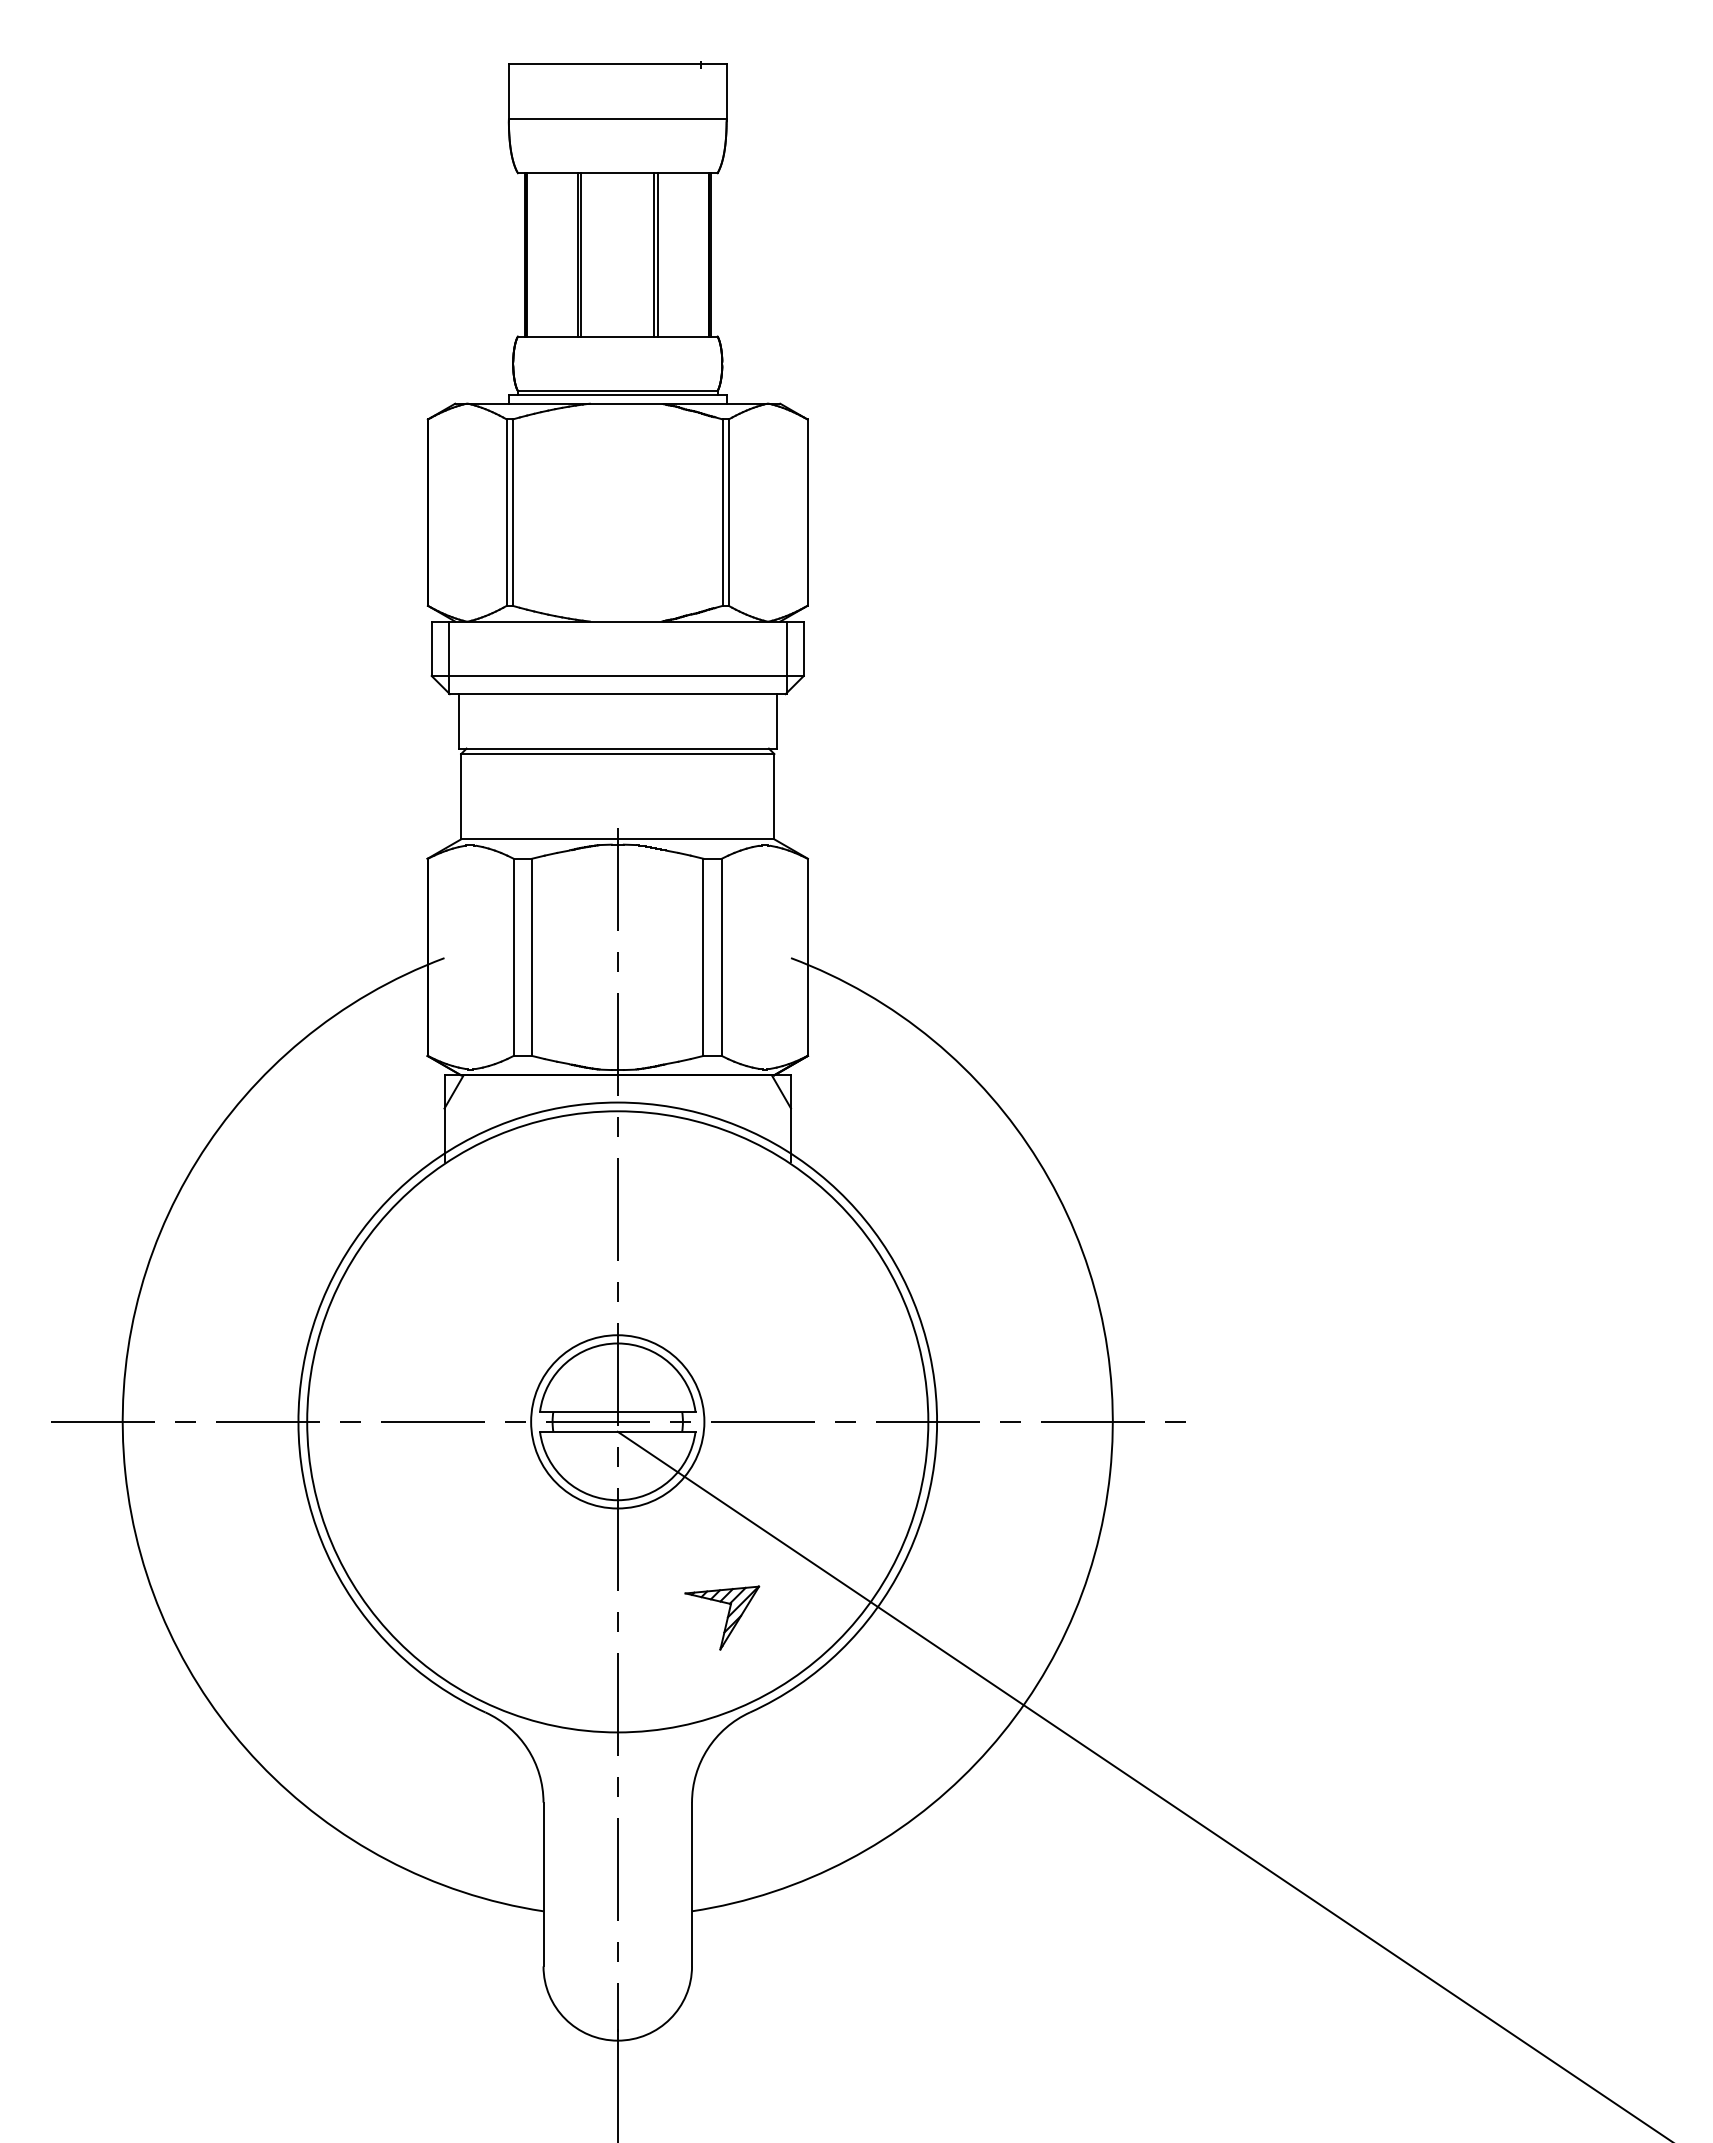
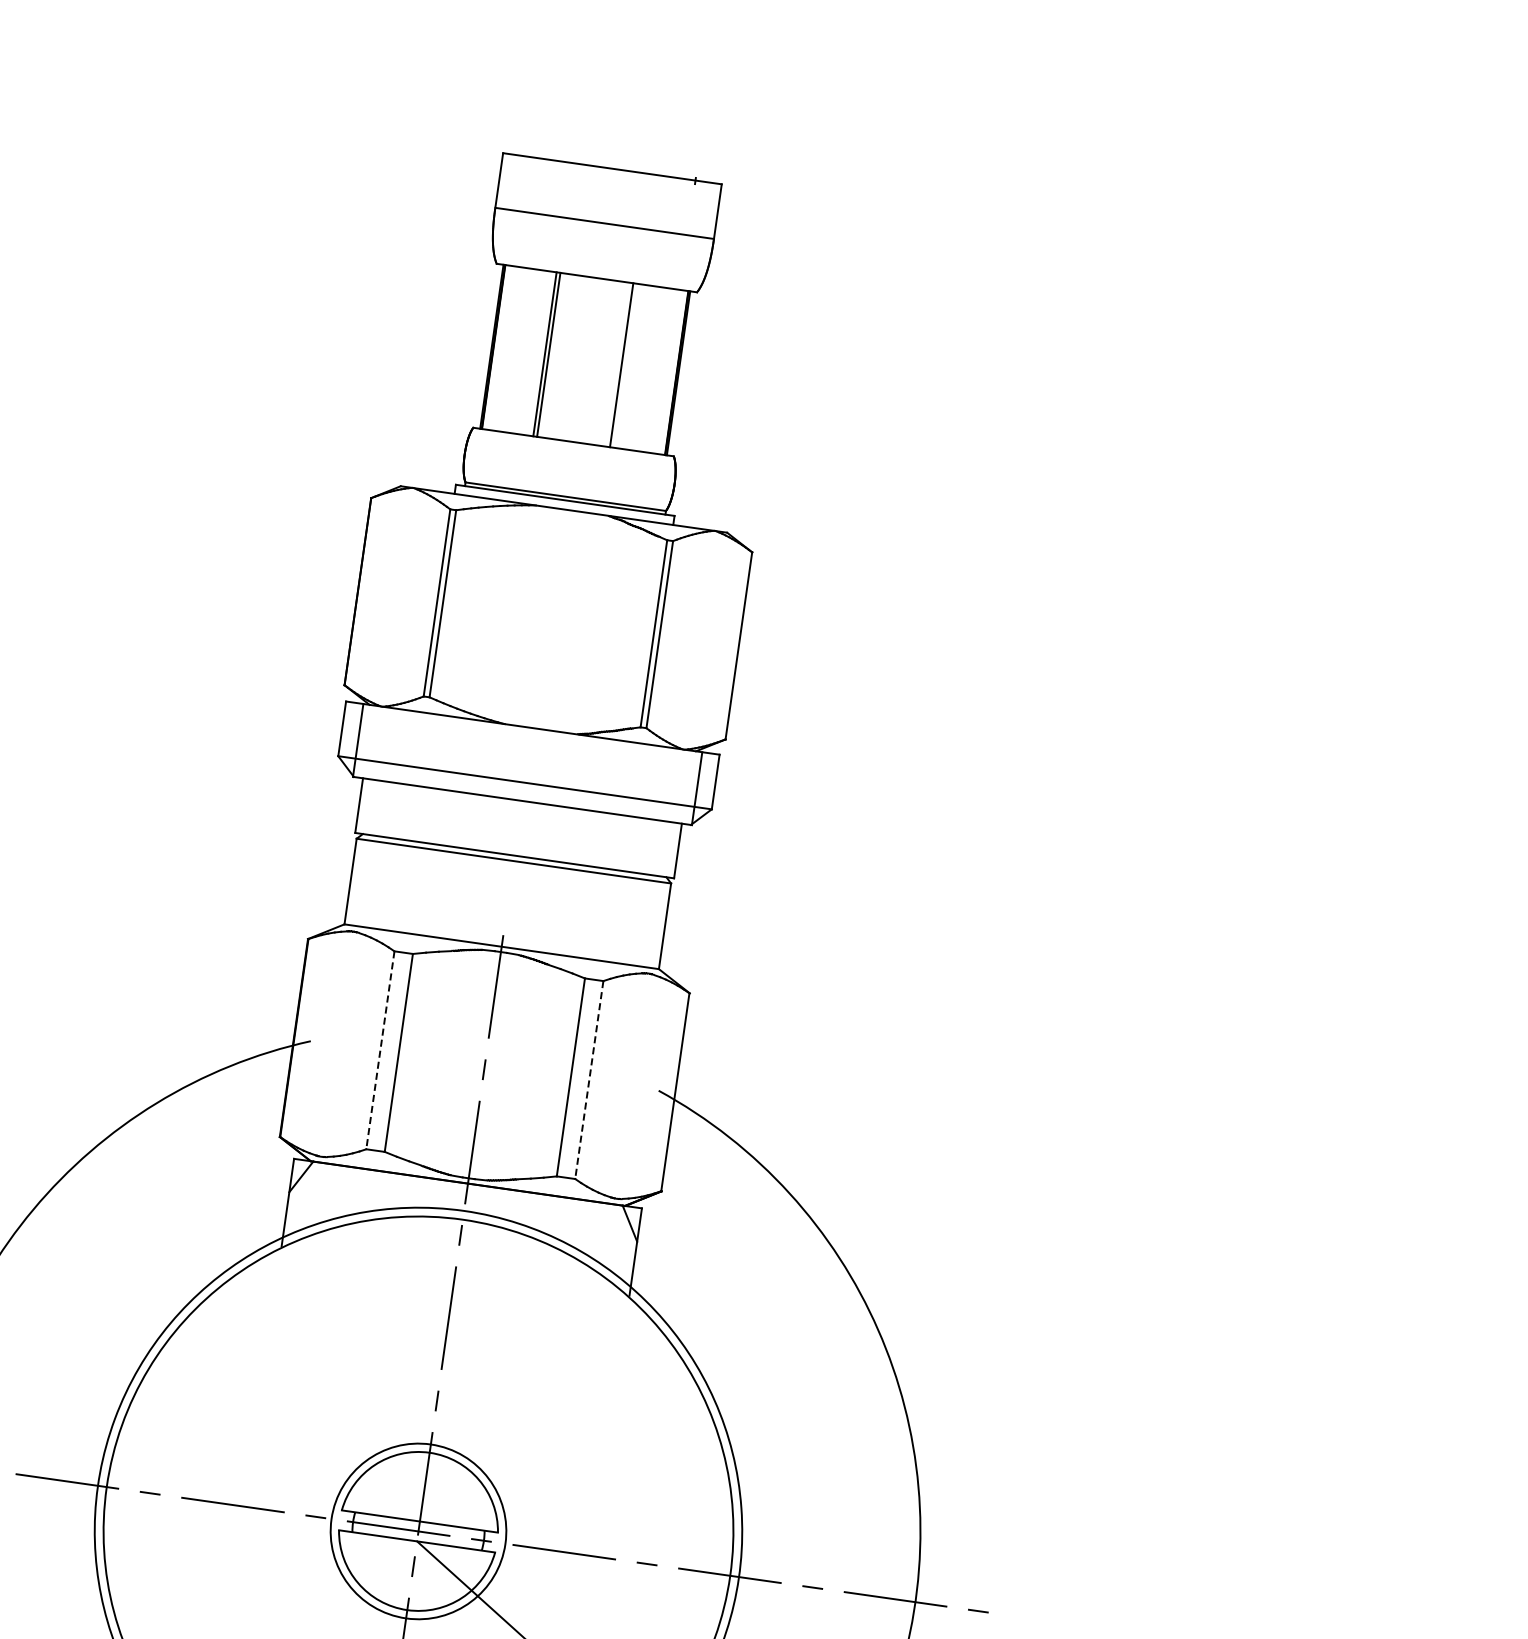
line: (657, 254) -> (625, 365), removed
line: (513, 957) -> (380, 1050), solid -> dashed
line: (721, 957) -> (588, 1080), solid -> dashed

